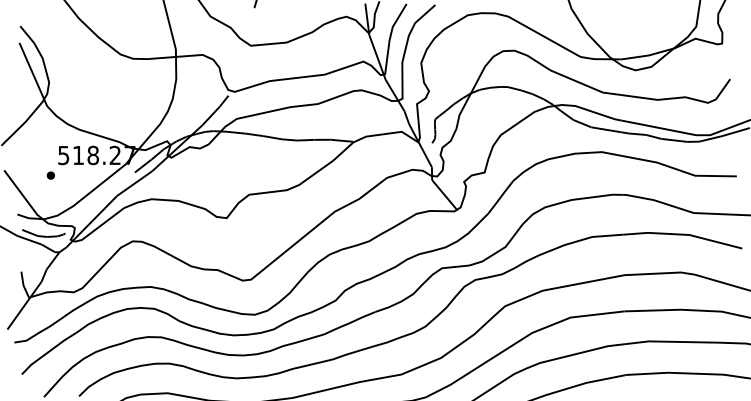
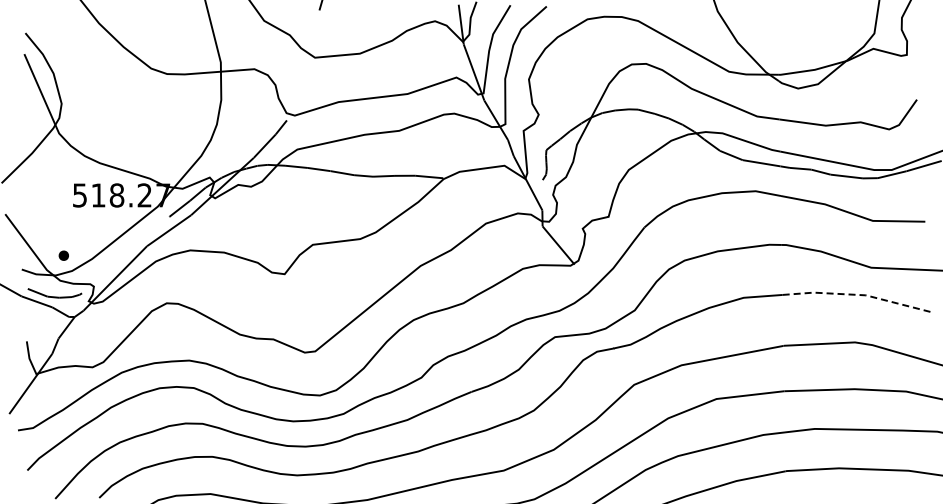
part: (50, 175) -> (63, 255), moved
line: (682, 234) -> (857, 294), solid -> dashed

